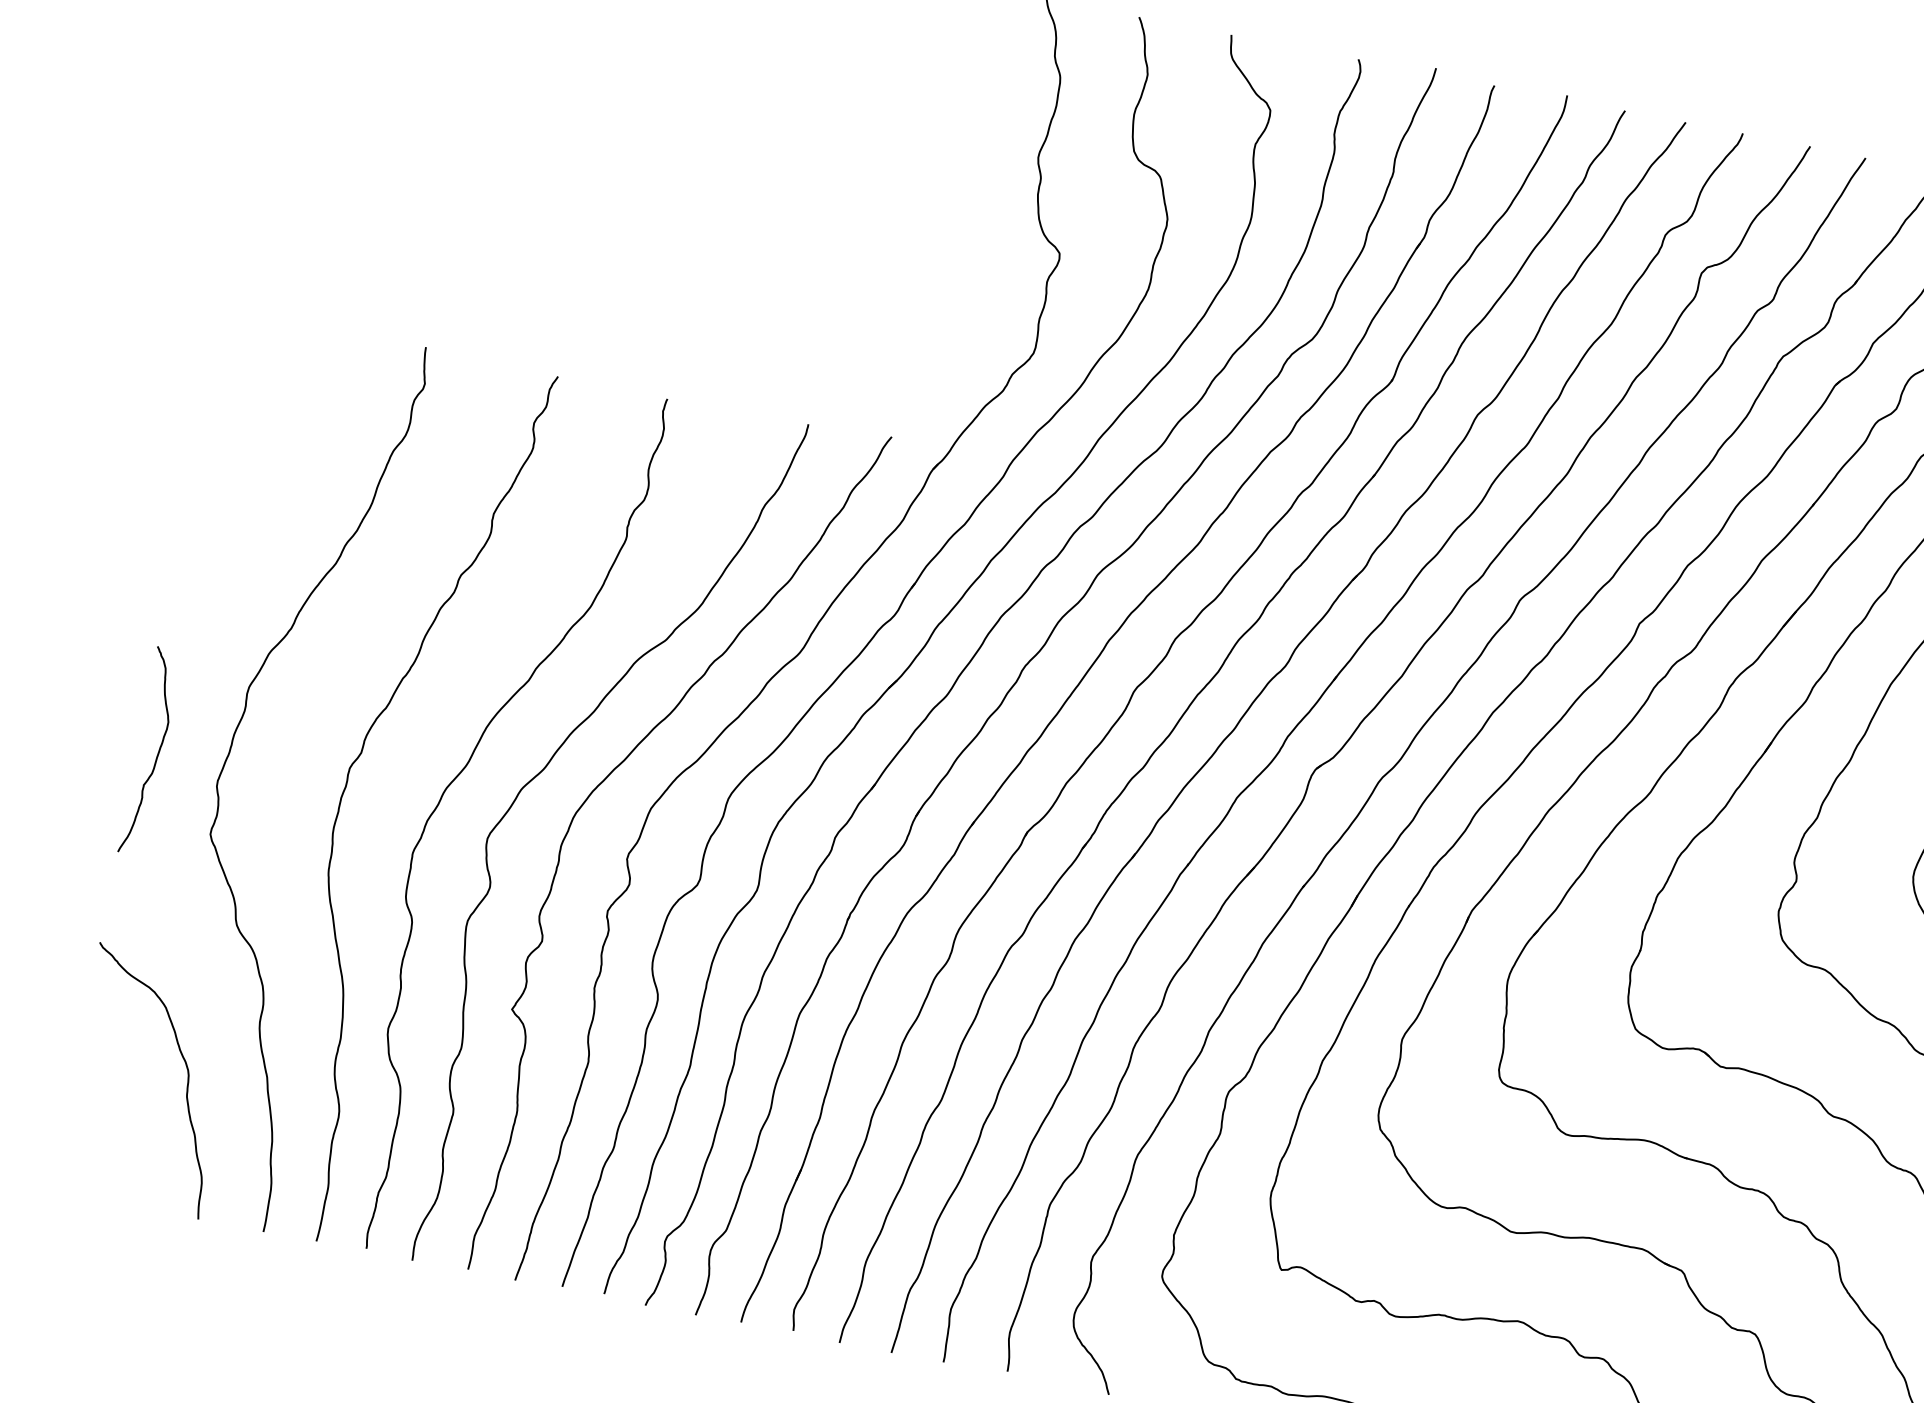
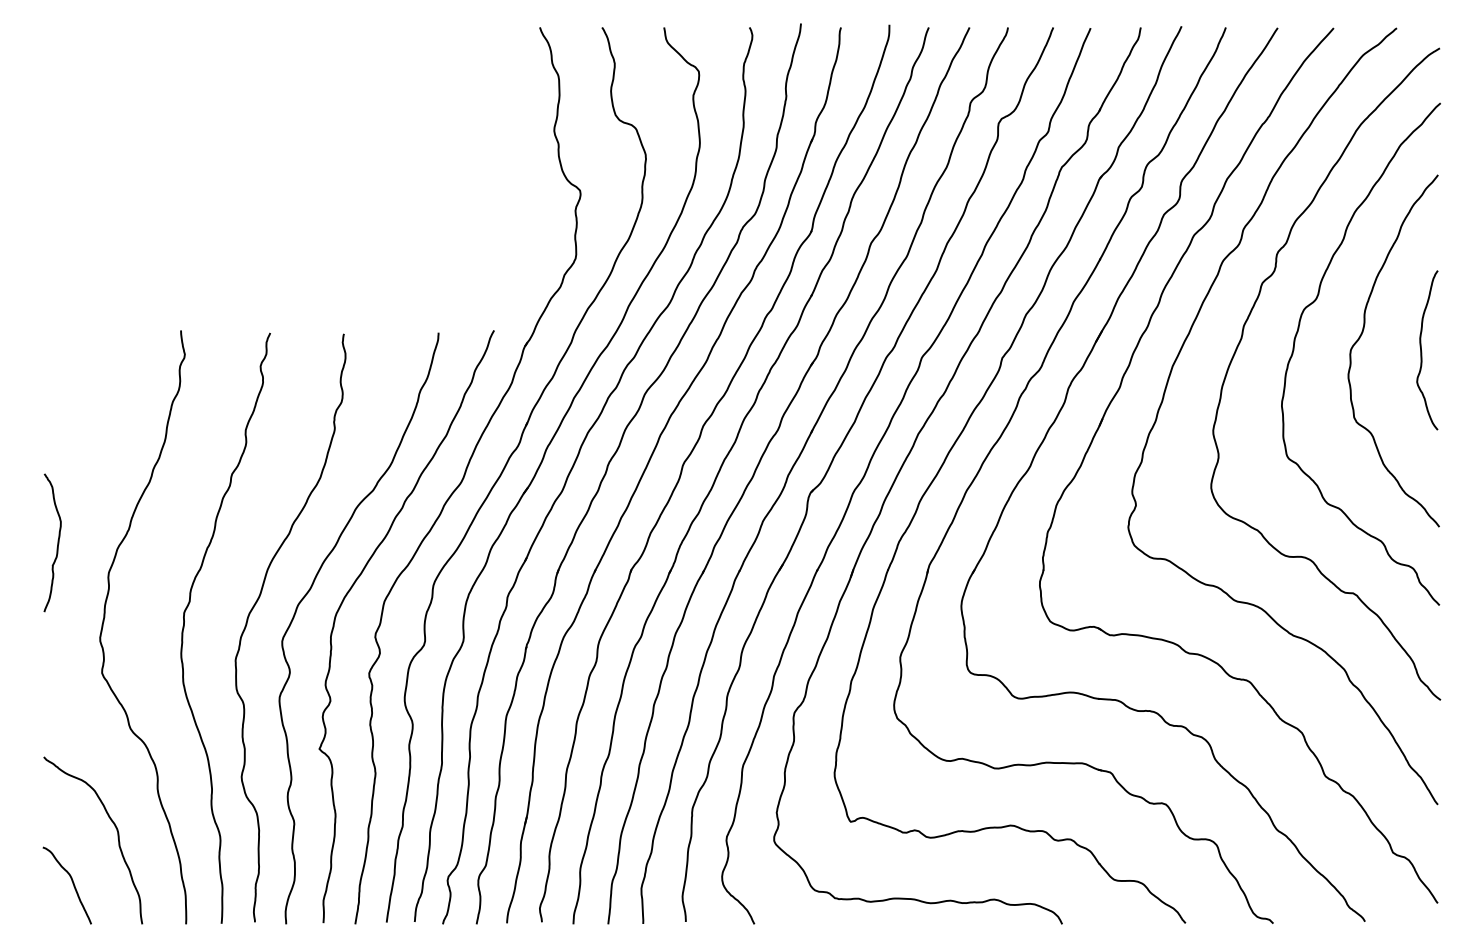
curve: (157, 752) -> (57, 542), moved
curve: (105, 1140) -> (72, 884), added

